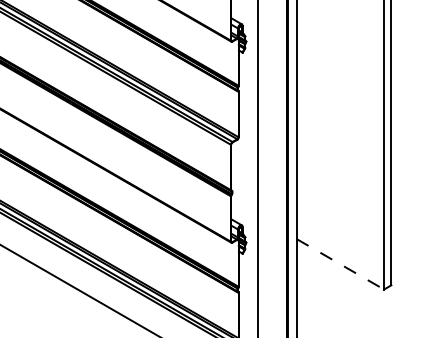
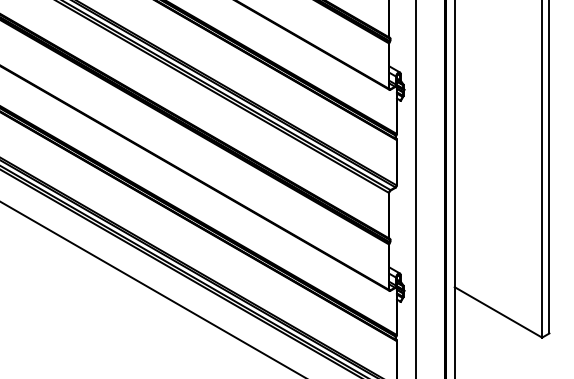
line: (340, 264) -> (498, 312), dashed -> solid

